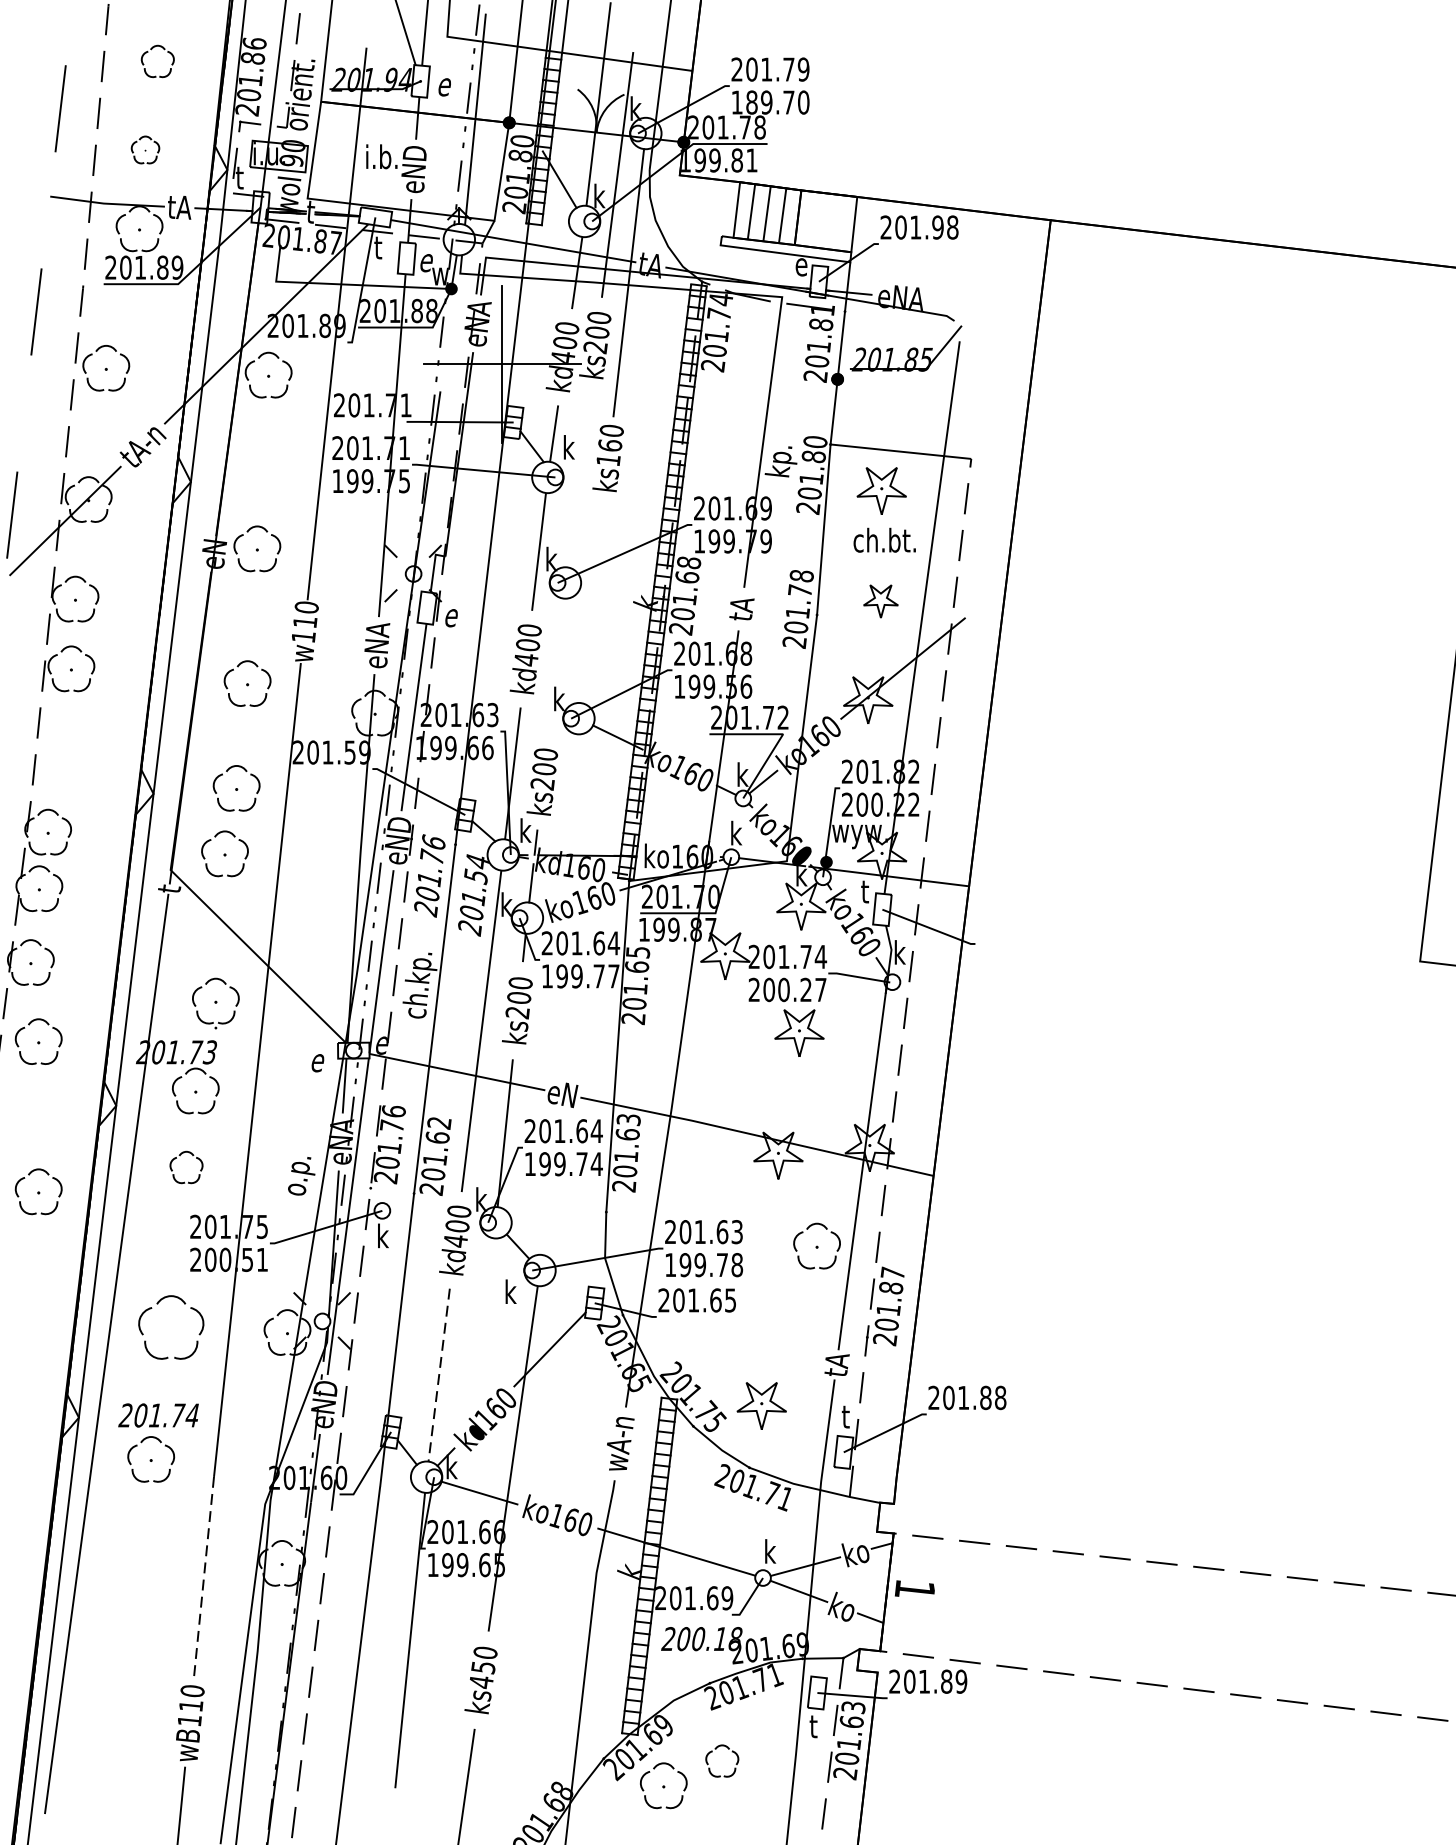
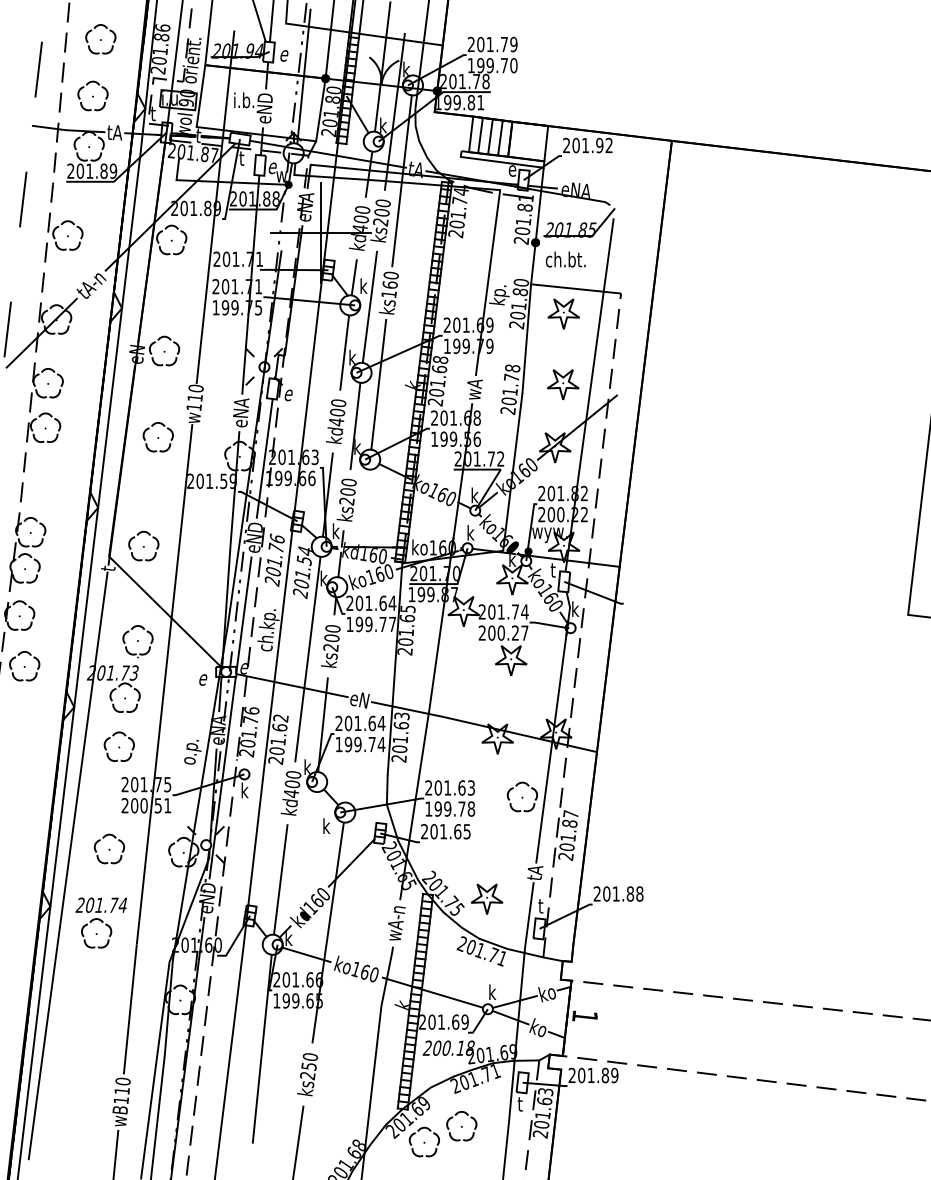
part: (157, 61) -> (100, 39), size x1.43
text: (751, 102) -> (480, 65), 189.70 -> 199.70
part: (144, 149) -> (92, 95), size x1.67
text: (951, 227) -> (608, 145), 201.98 -> 201.92
line: (577, 479) -> (369, 306), added
text: (884, 540) -> (565, 259), moved
line: (591, 601) -> (378, 384), added
part: (881, 601) -> (563, 384), size x1.43
text: (742, 608) -> (474, 389), tA -> wA
line: (555, 665) -> (355, 425), added
part: (235, 788) -> (150, 504), removed
part: (185, 1167) -> (118, 746), size x1.43
part: (38, 1192) -> (24, 762), removed
part: (171, 1326) -> (109, 848), size x0.71
line: (438, 1375) -> (280, 879), dashed -> solid
line: (204, 1578) -> (130, 1009), dashed -> solid
text: (480, 1683) -> (307, 1076), ks450 -> ks250
part: (721, 1761) -> (461, 1126), size x1.43

